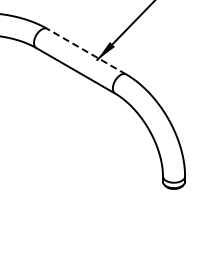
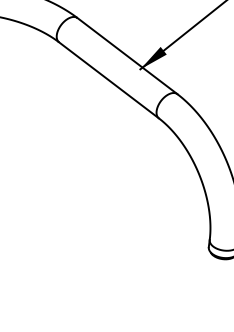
line: (86, 51) -> (127, 55), dashed -> solid

